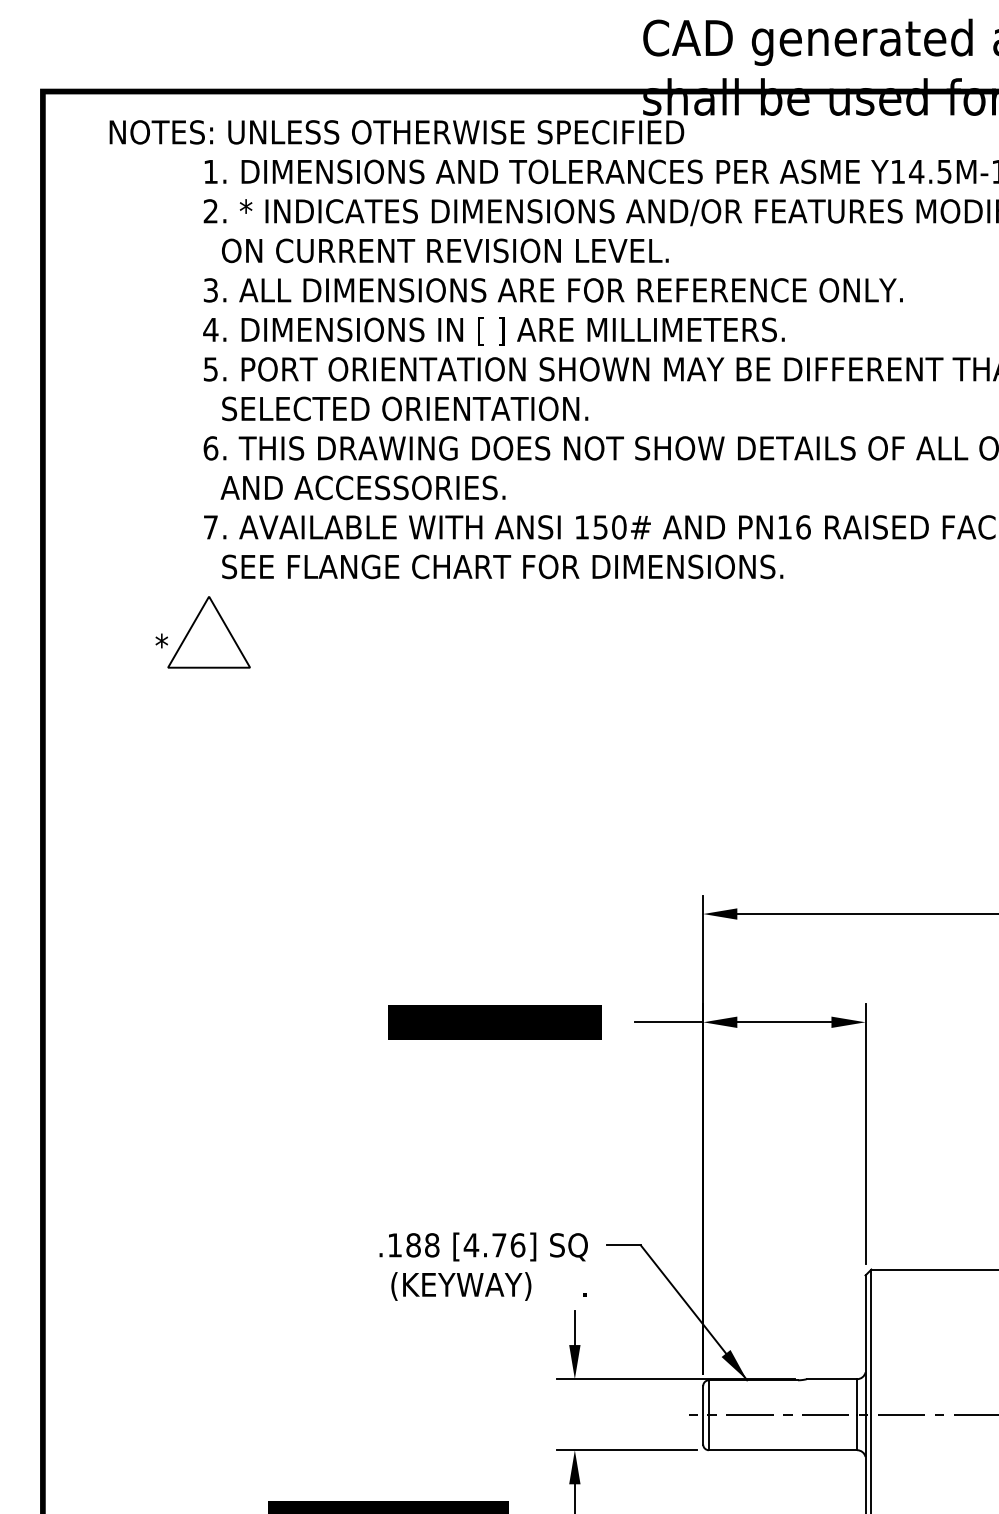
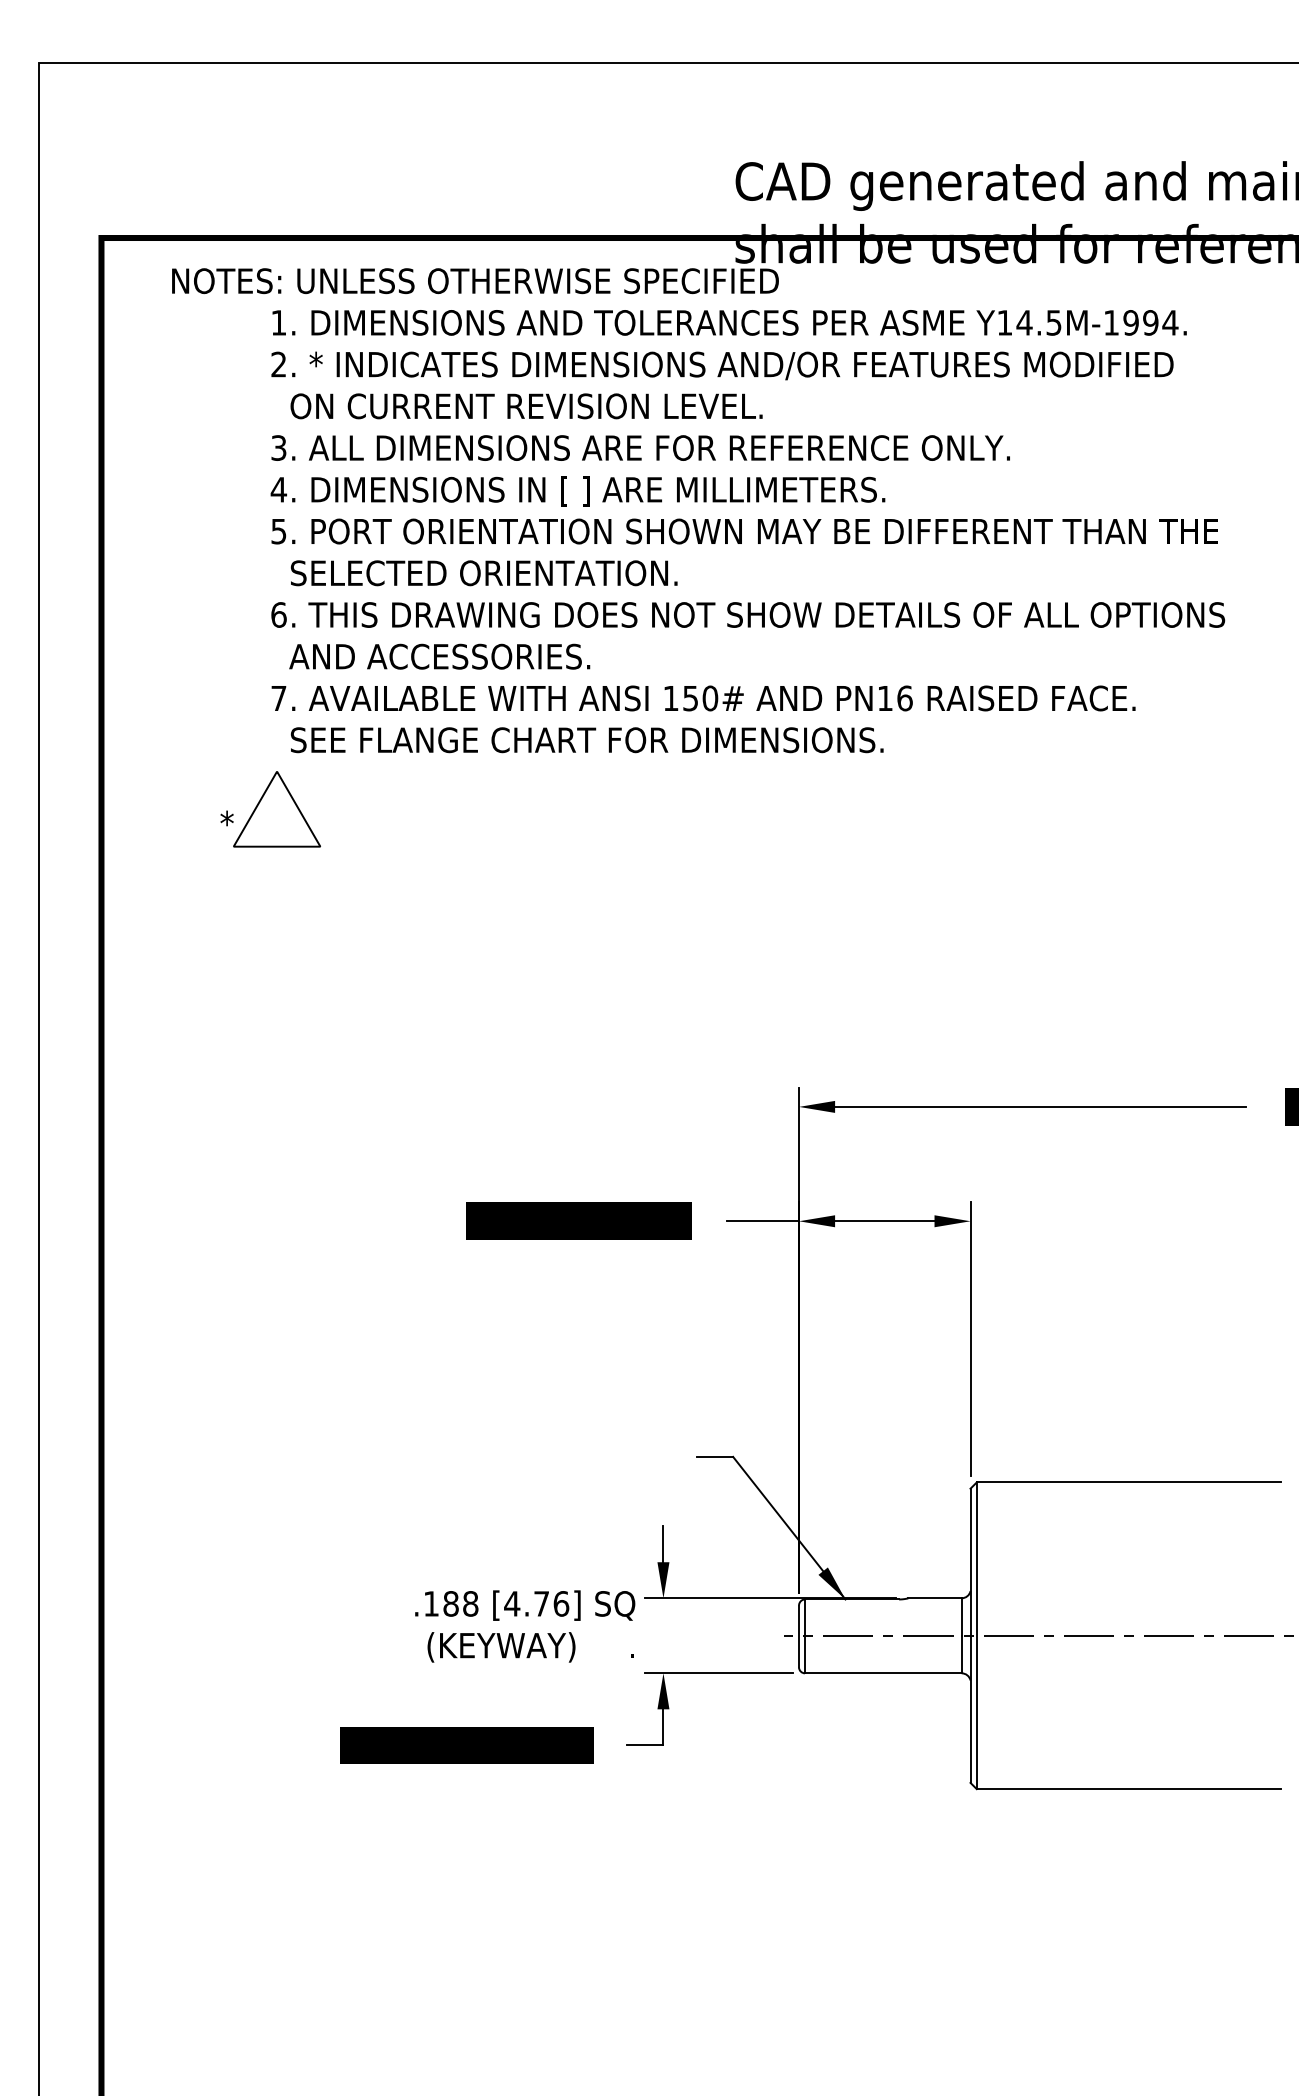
text: (484, 1266) -> (525, 1626), moved

